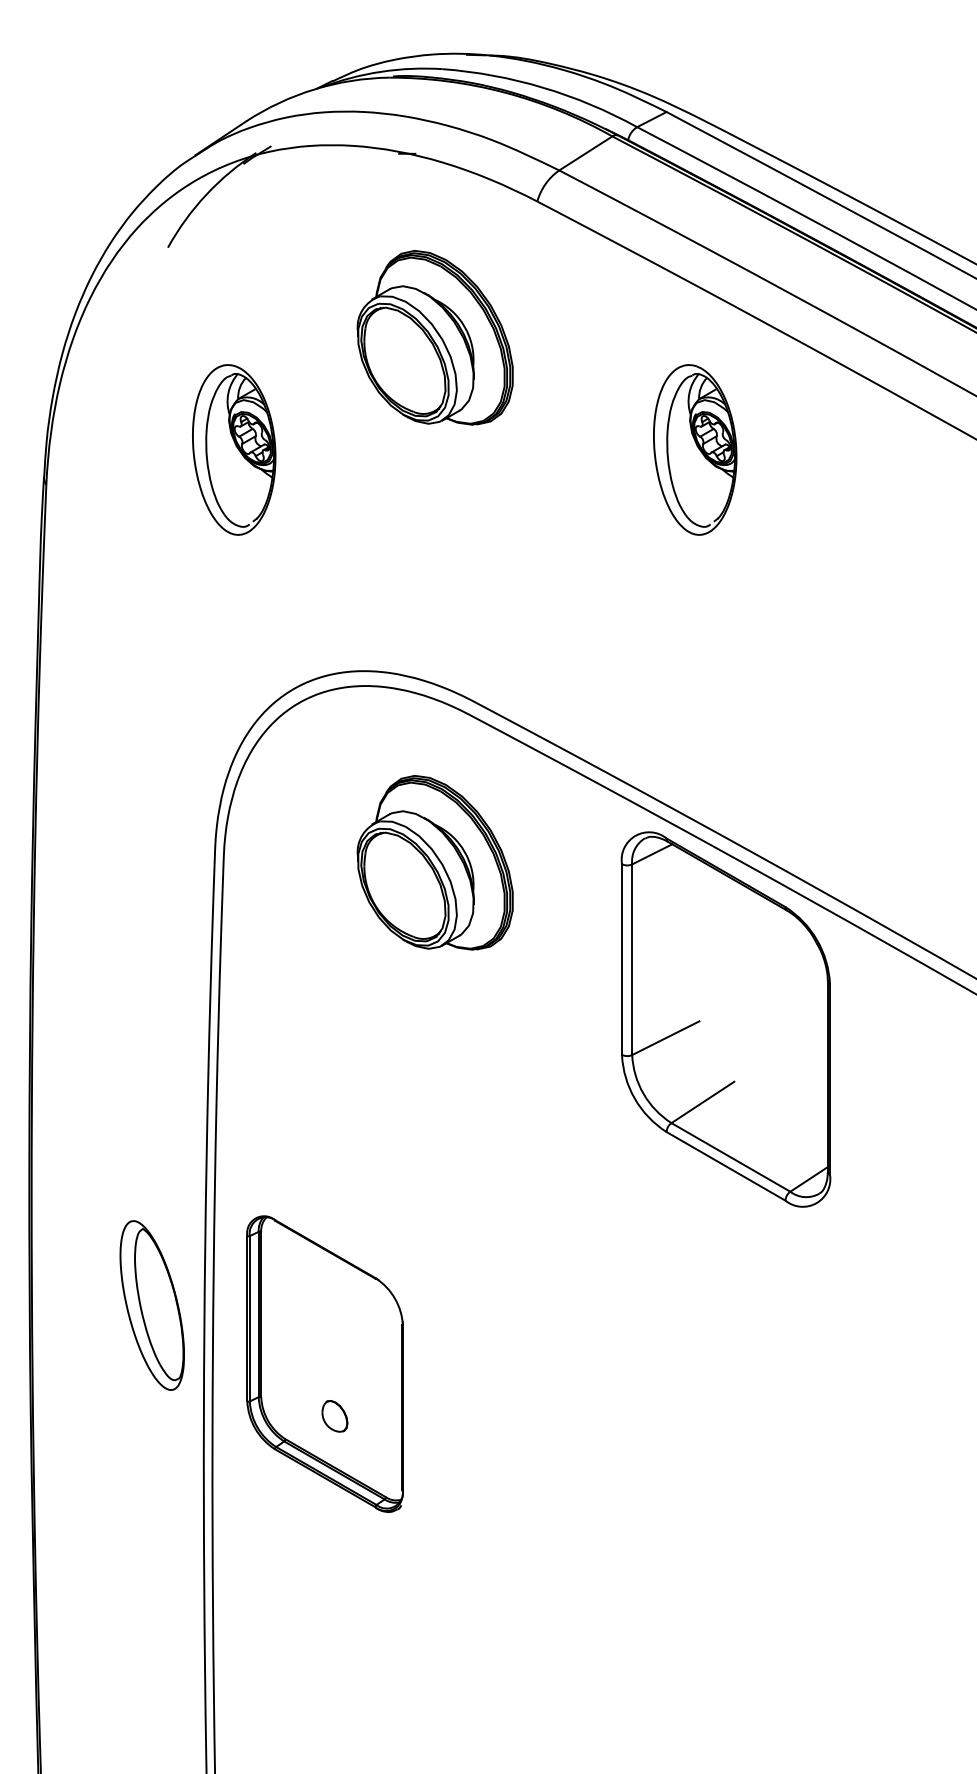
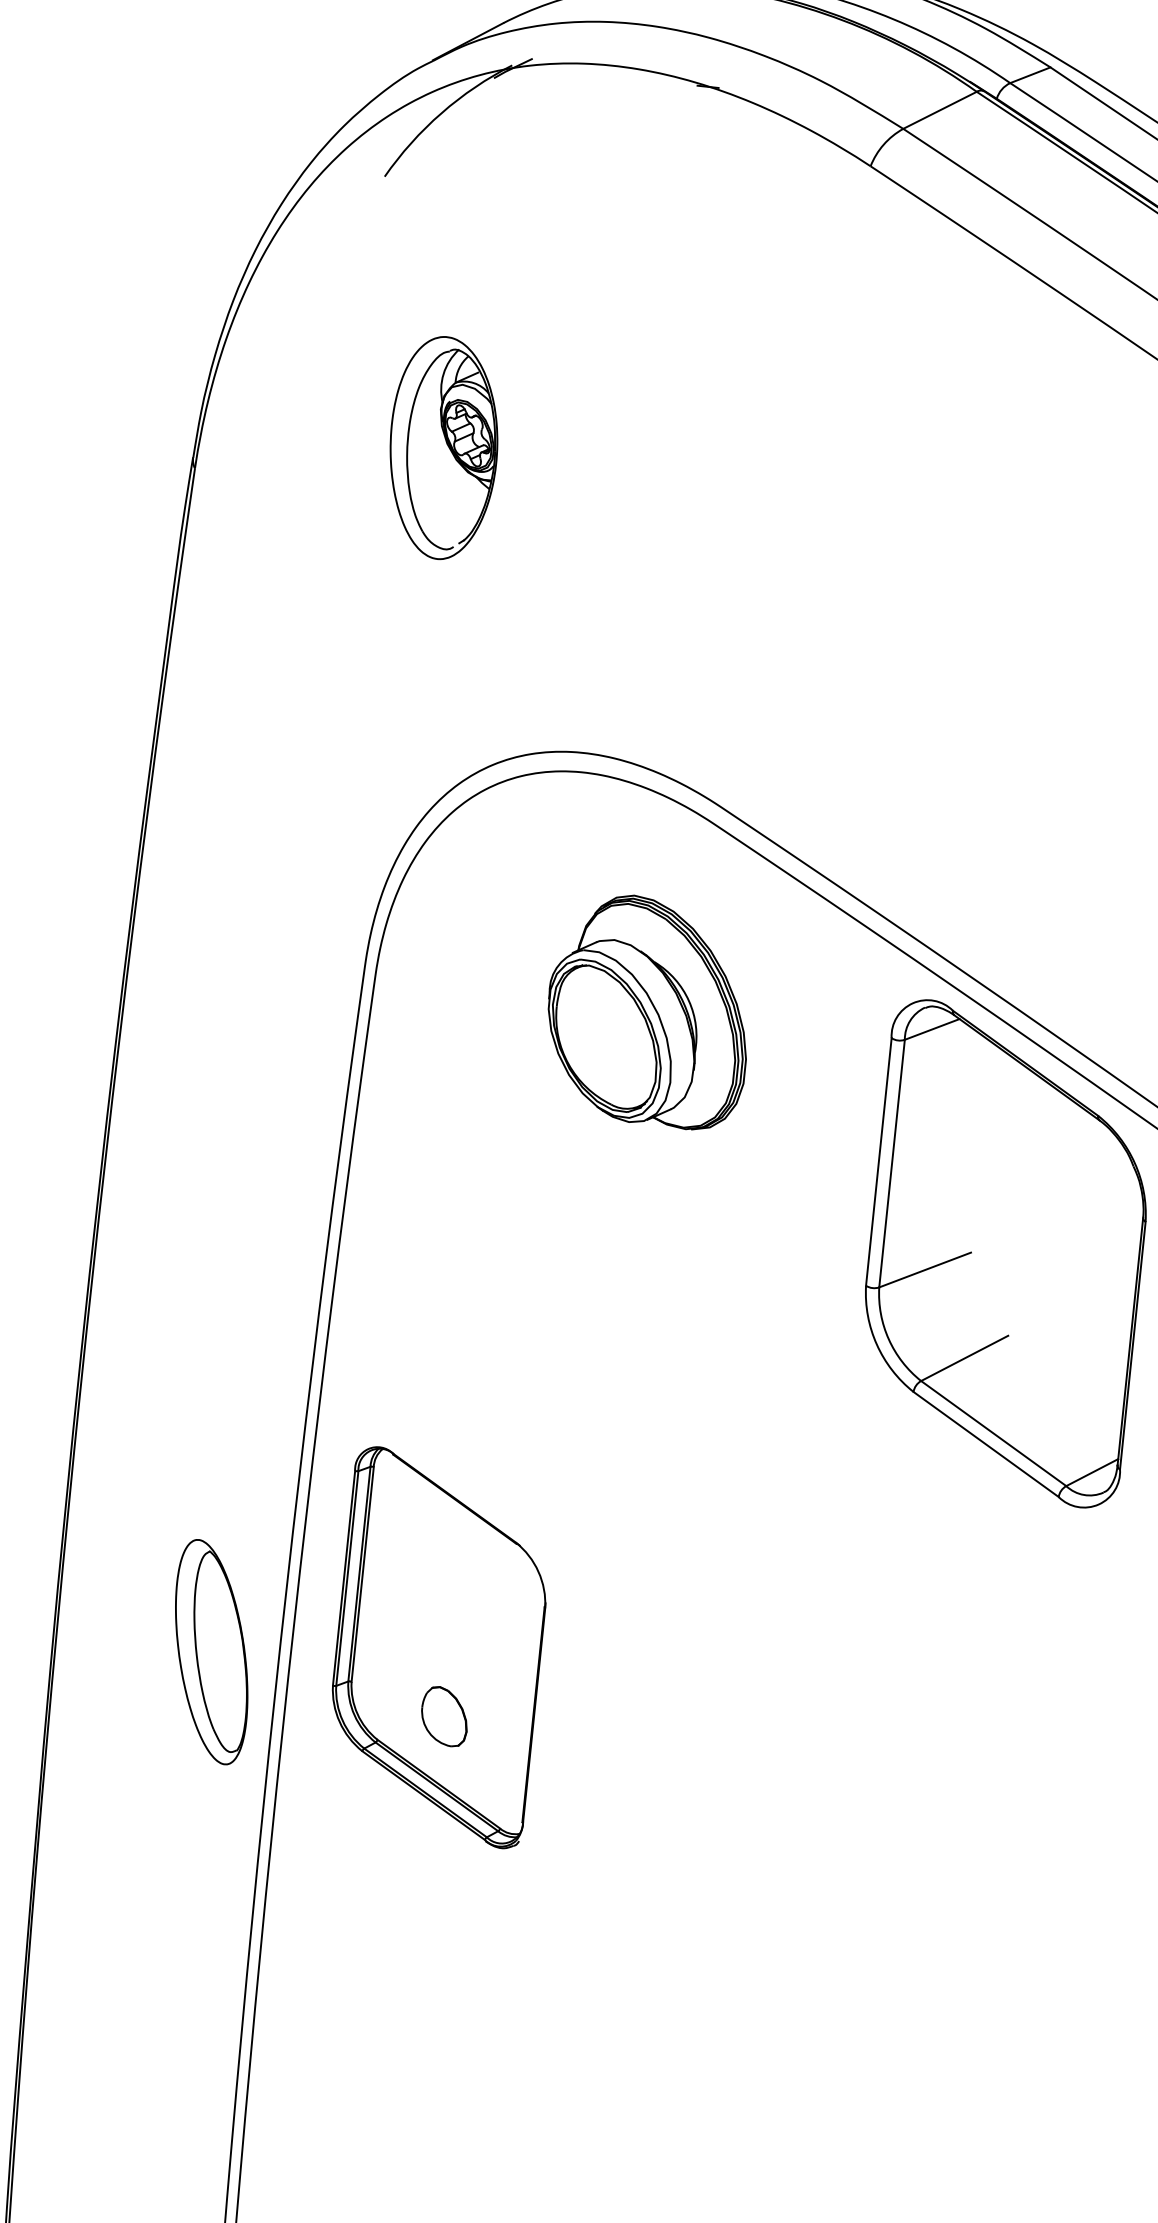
part: (434, 337) -> (718, 329), removed
part: (695, 449) -> (1042, 509), removed
part: (151, 1305) -> (210, 1651), moved
part: (334, 1416) -> (444, 1716), size x1.43

